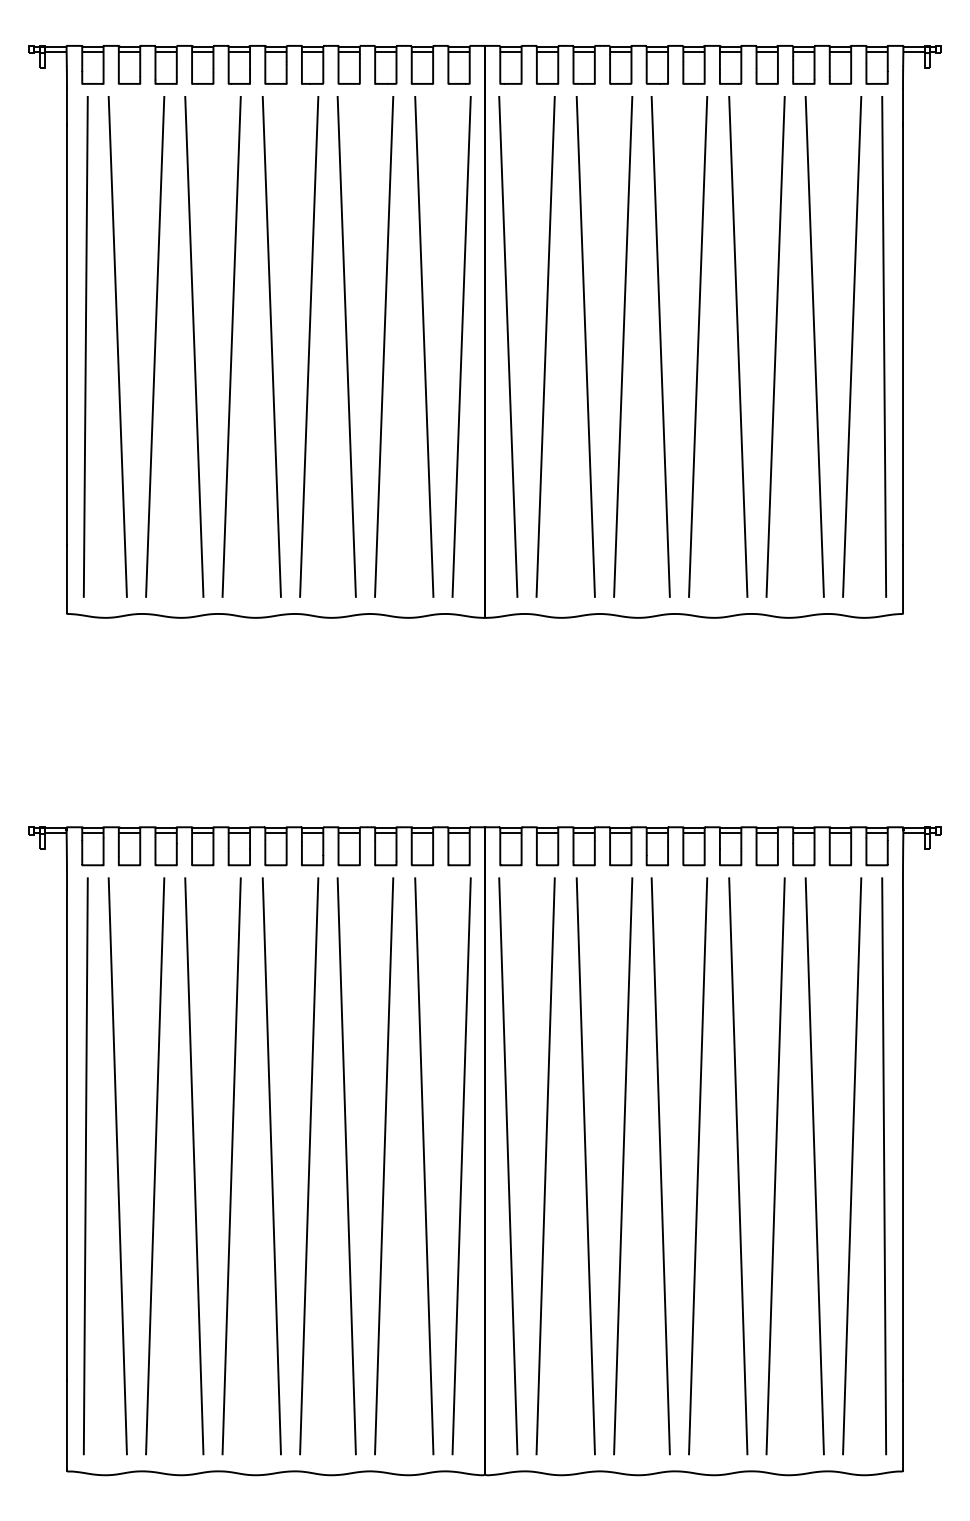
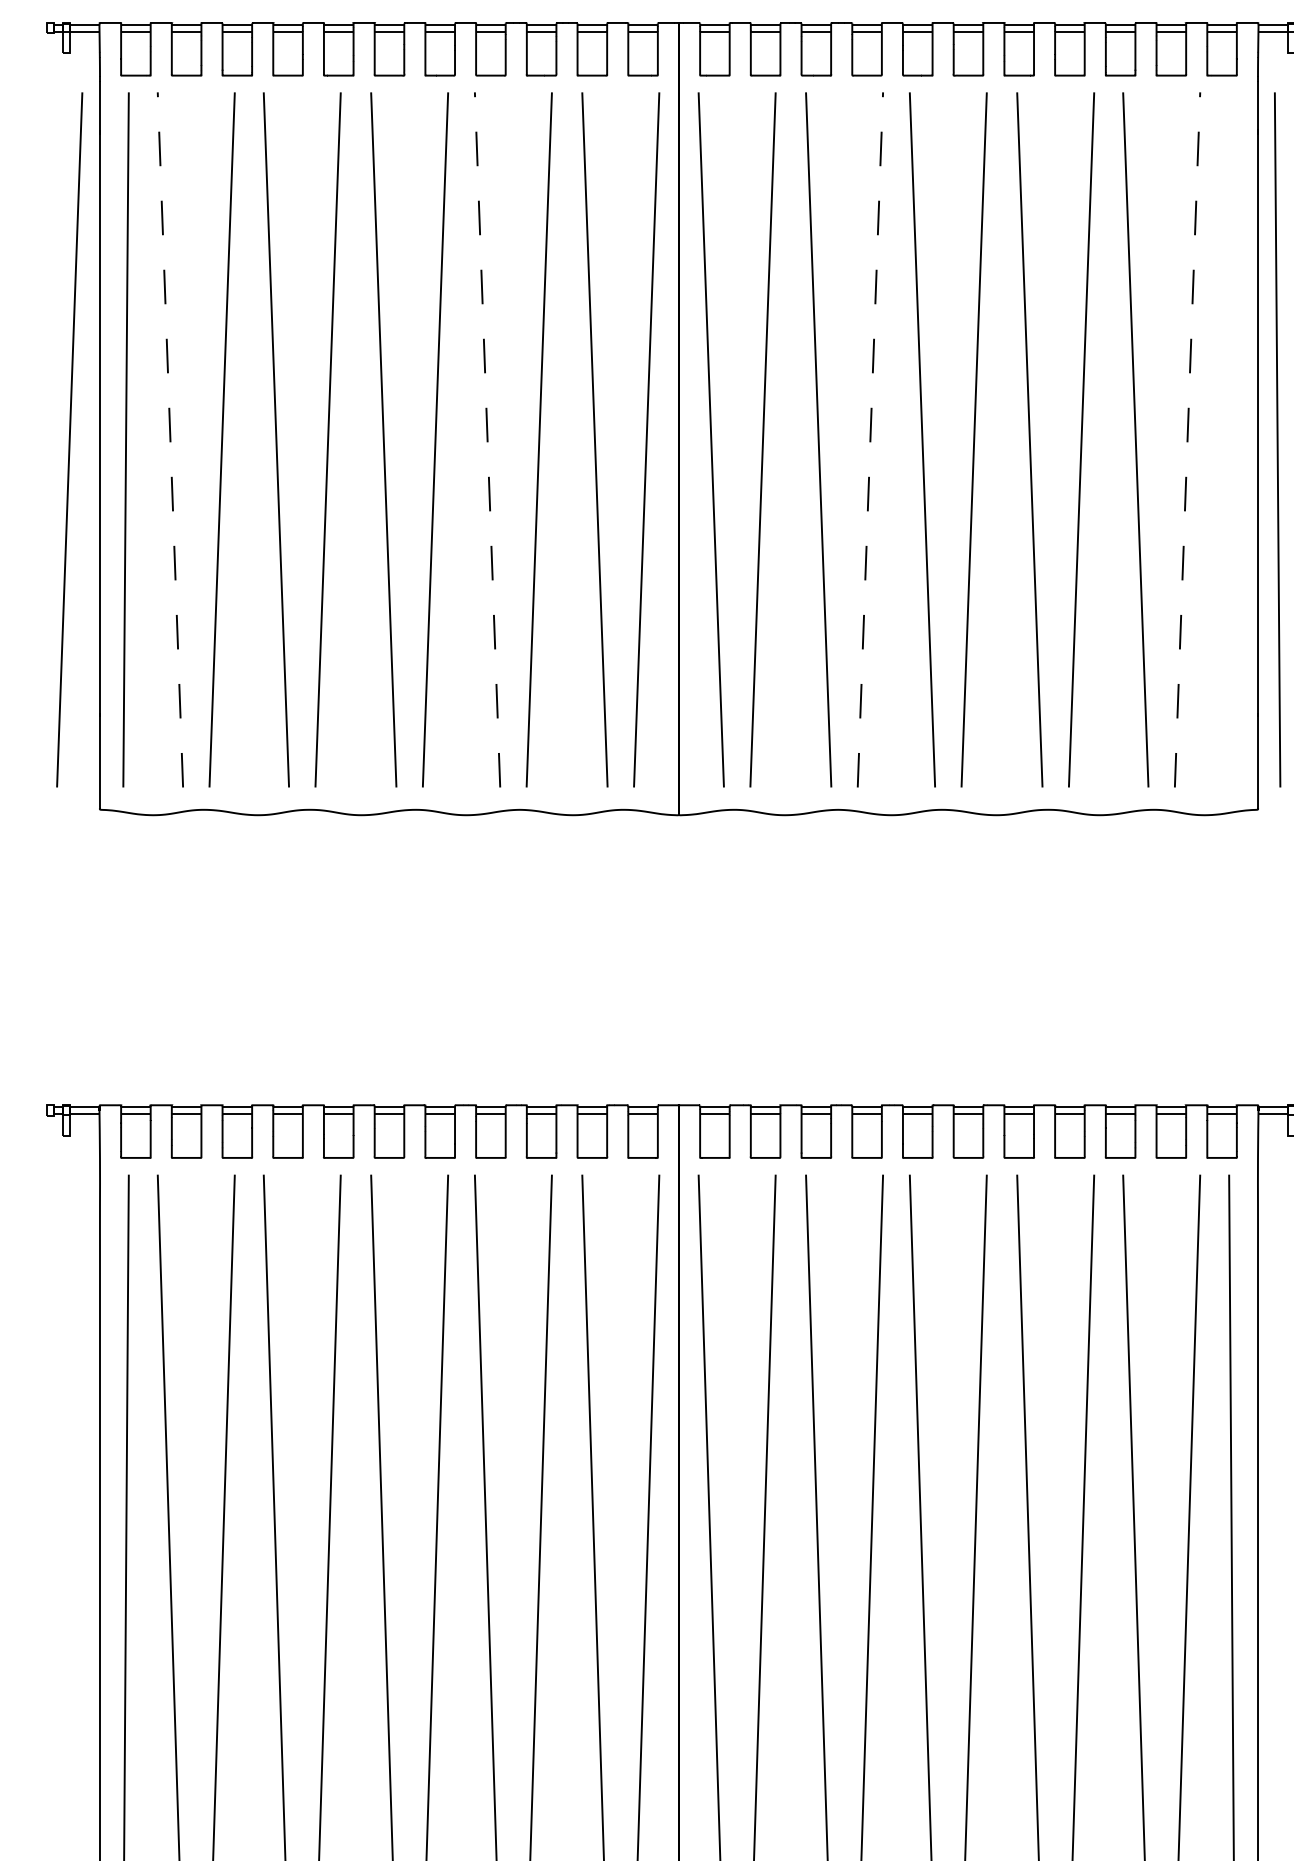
line: (45, 346) -> (70, 439), added
line: (117, 346) -> (169, 439), solid -> dashed
line: (346, 346) -> (487, 439), solid -> dashed
line: (623, 346) -> (870, 439), solid -> dashed
line: (852, 346) -> (1188, 439), solid -> dashed
line: (884, 346) -> (1278, 439), moved

